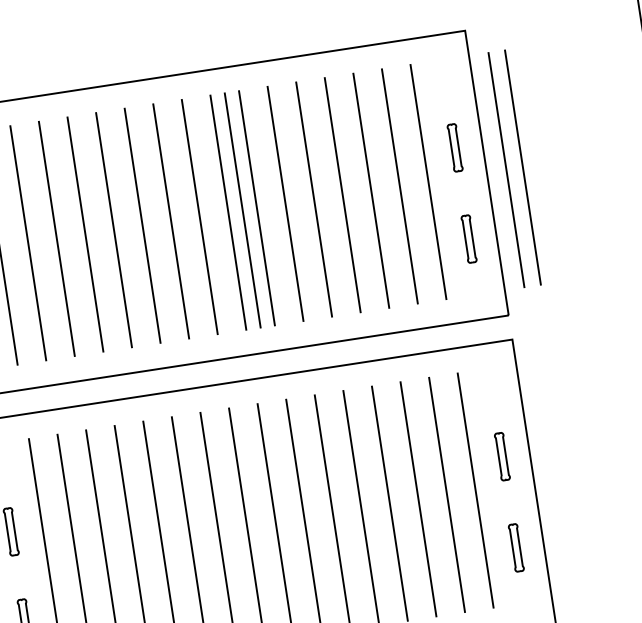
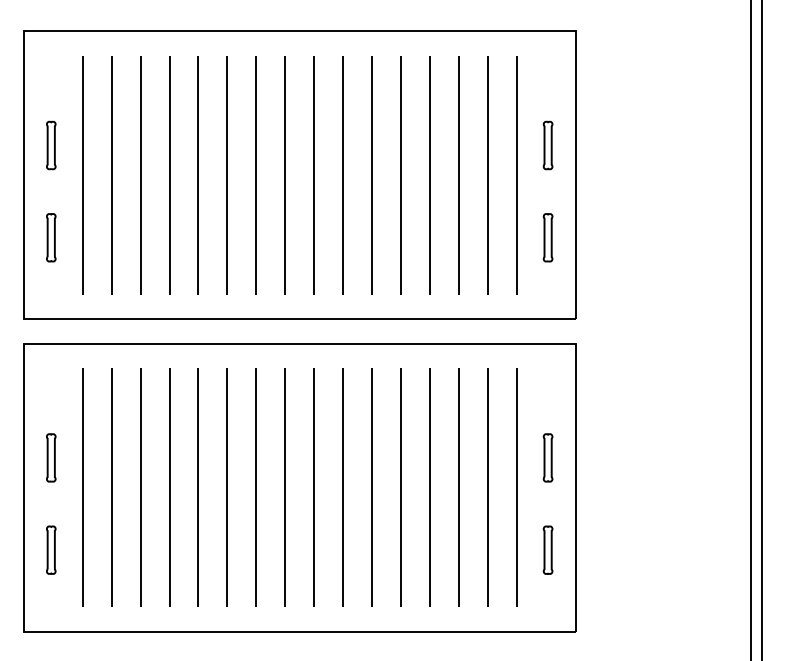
line: (522, 167) -> (611, 175), removed
line: (505, 170) -> (594, 175), removed
line: (242, 210) -> (328, 175), removed

